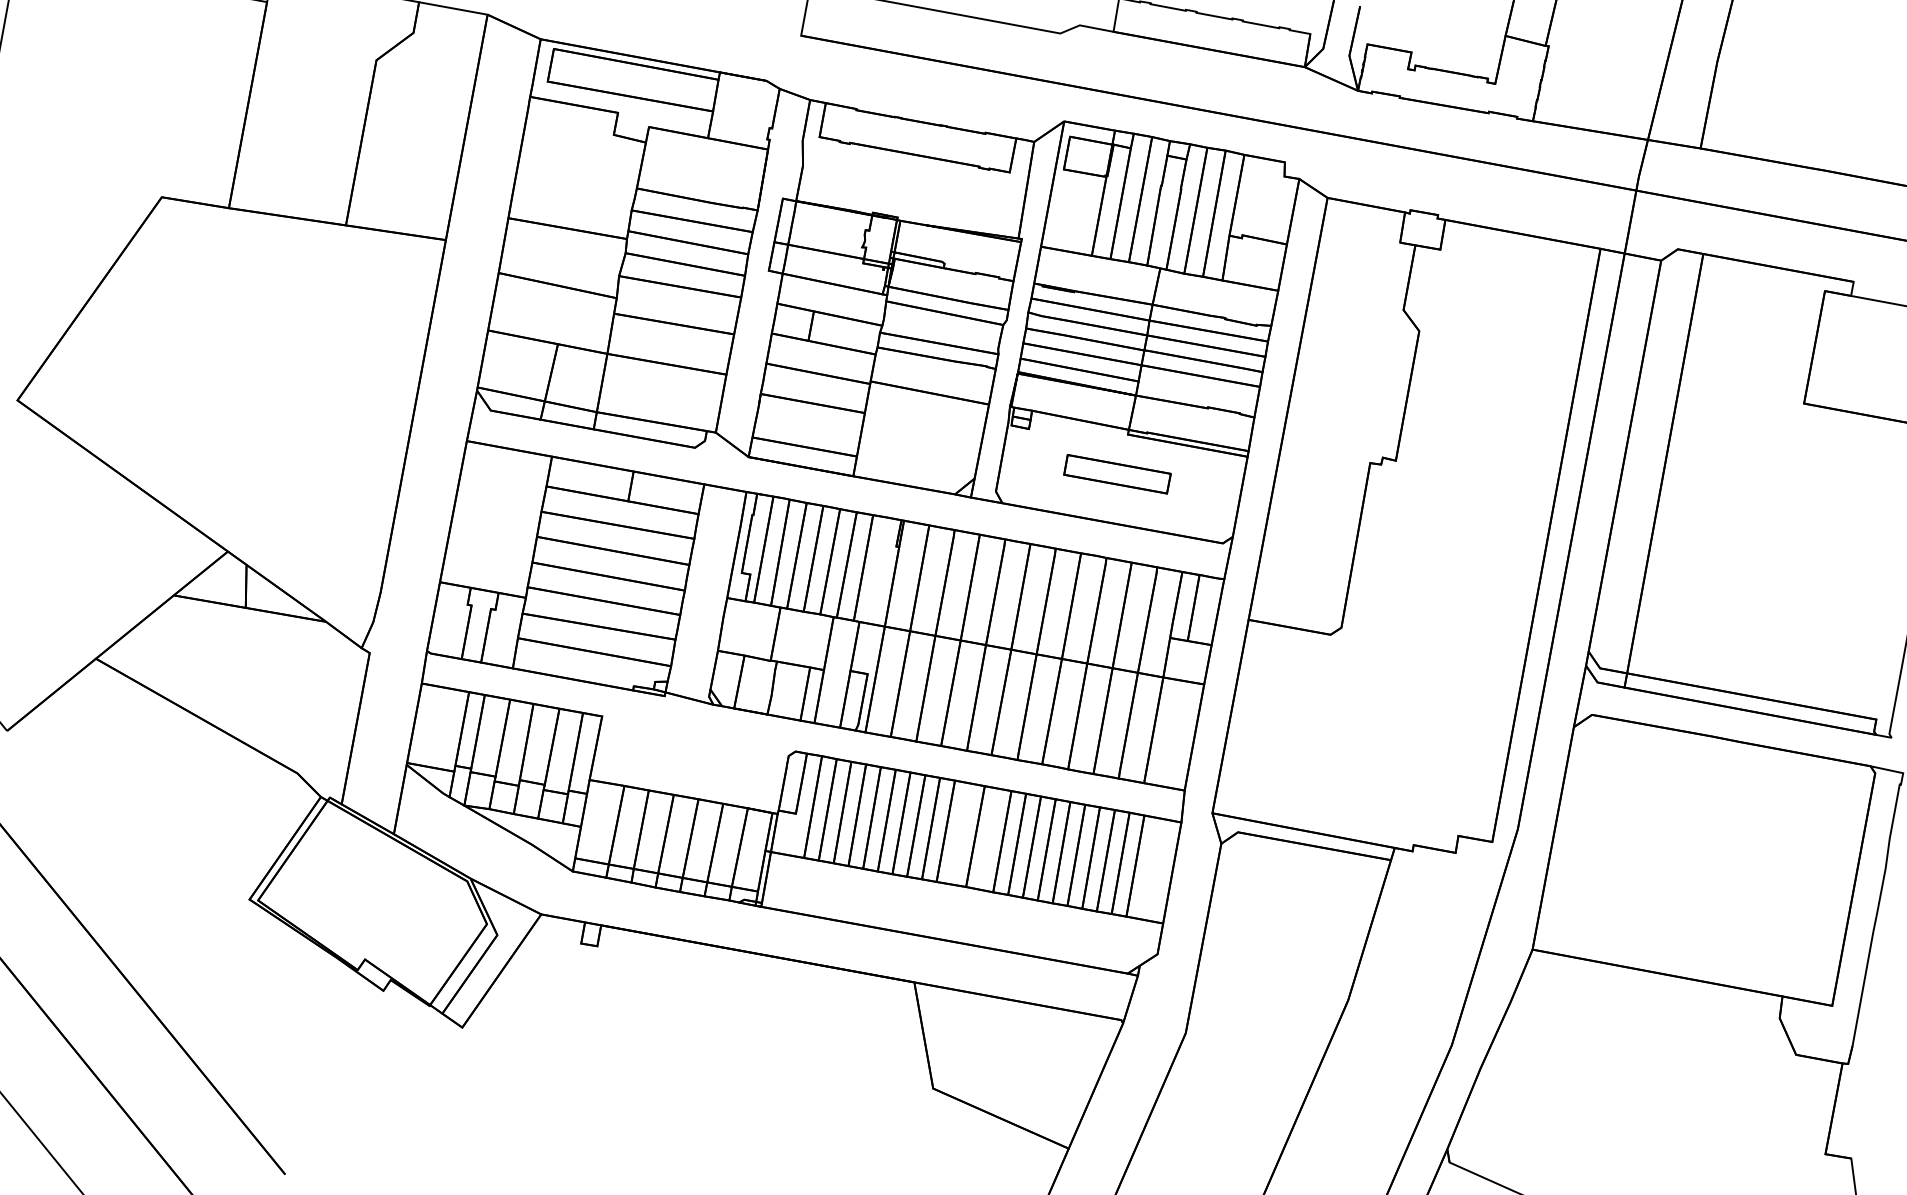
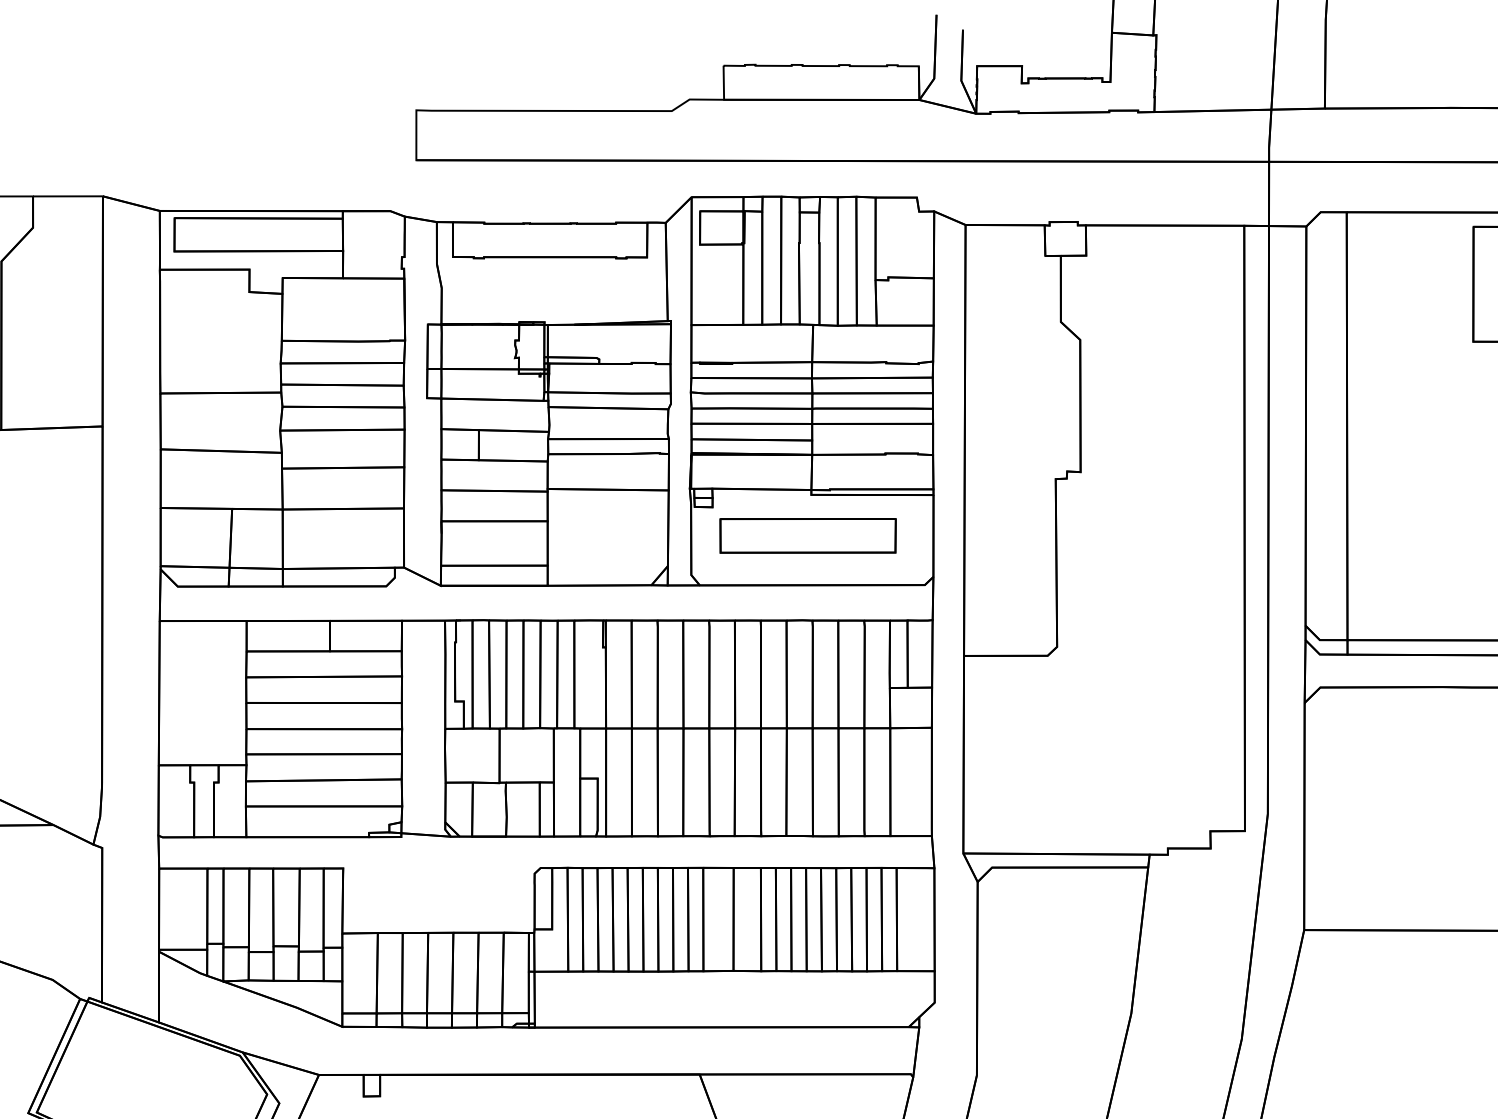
part: (1117, 474) -> (808, 536), size x1.67

